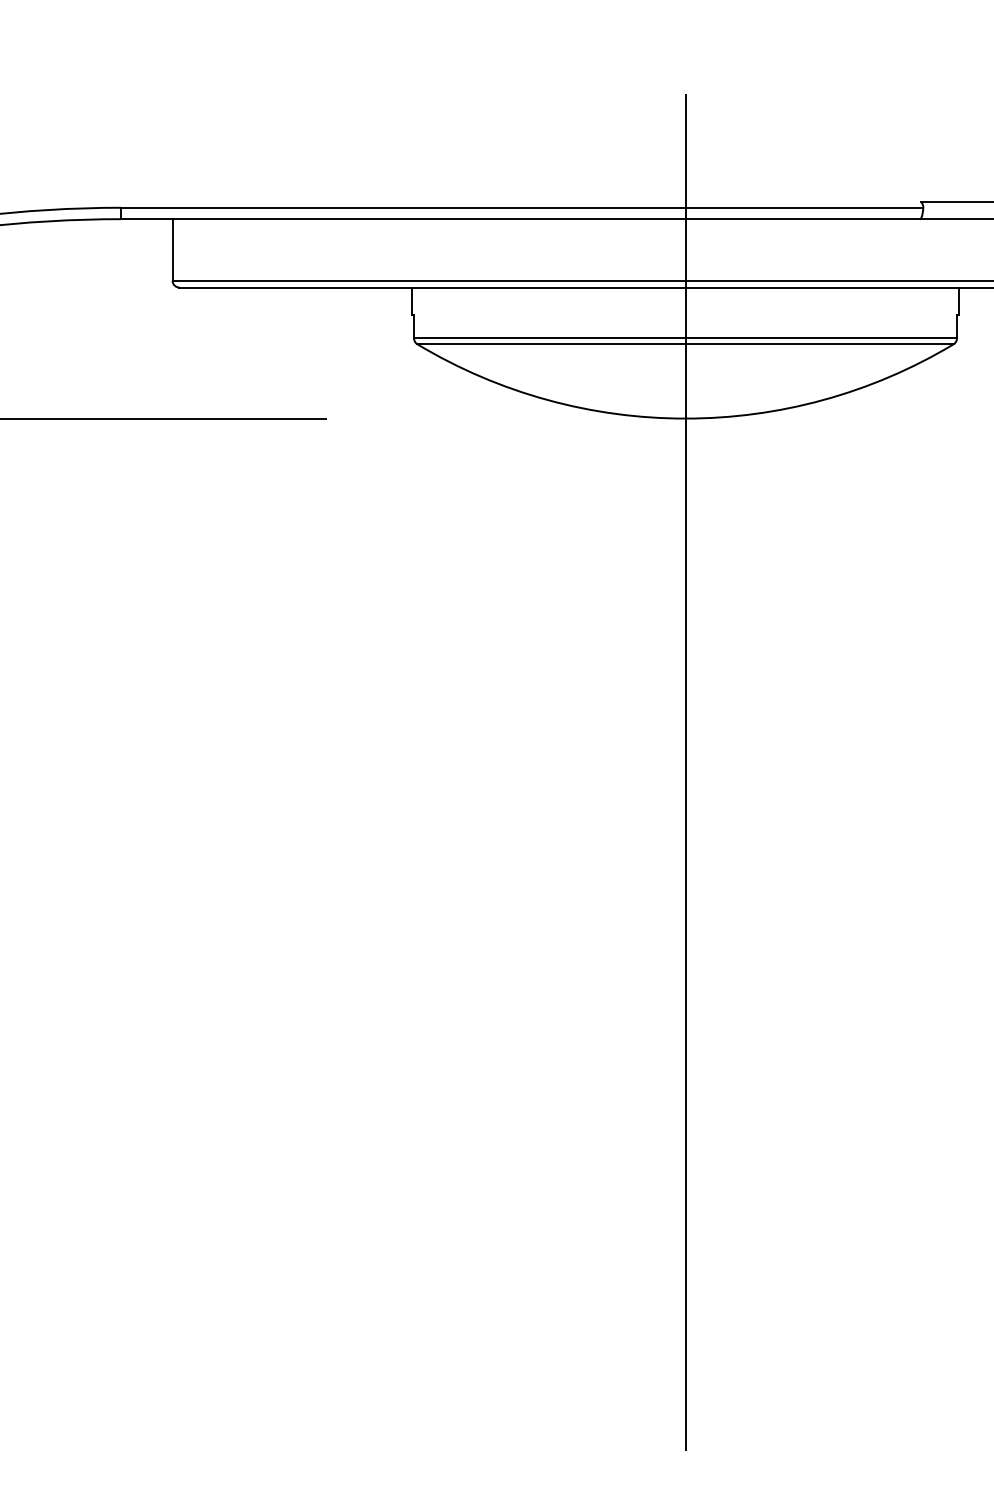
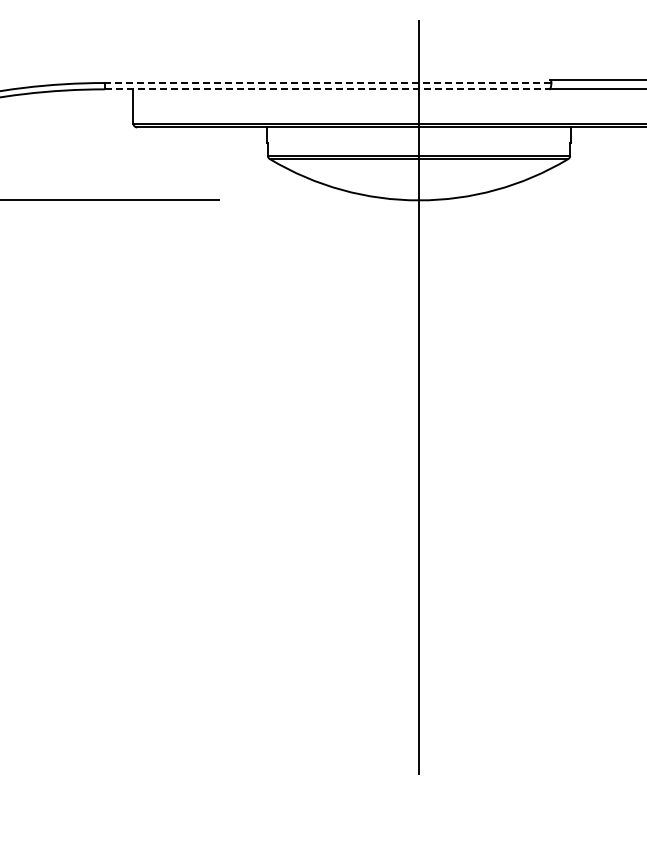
line: (521, 208) -> (327, 83), solid -> dashed
line: (521, 219) -> (327, 89), solid -> dashed

